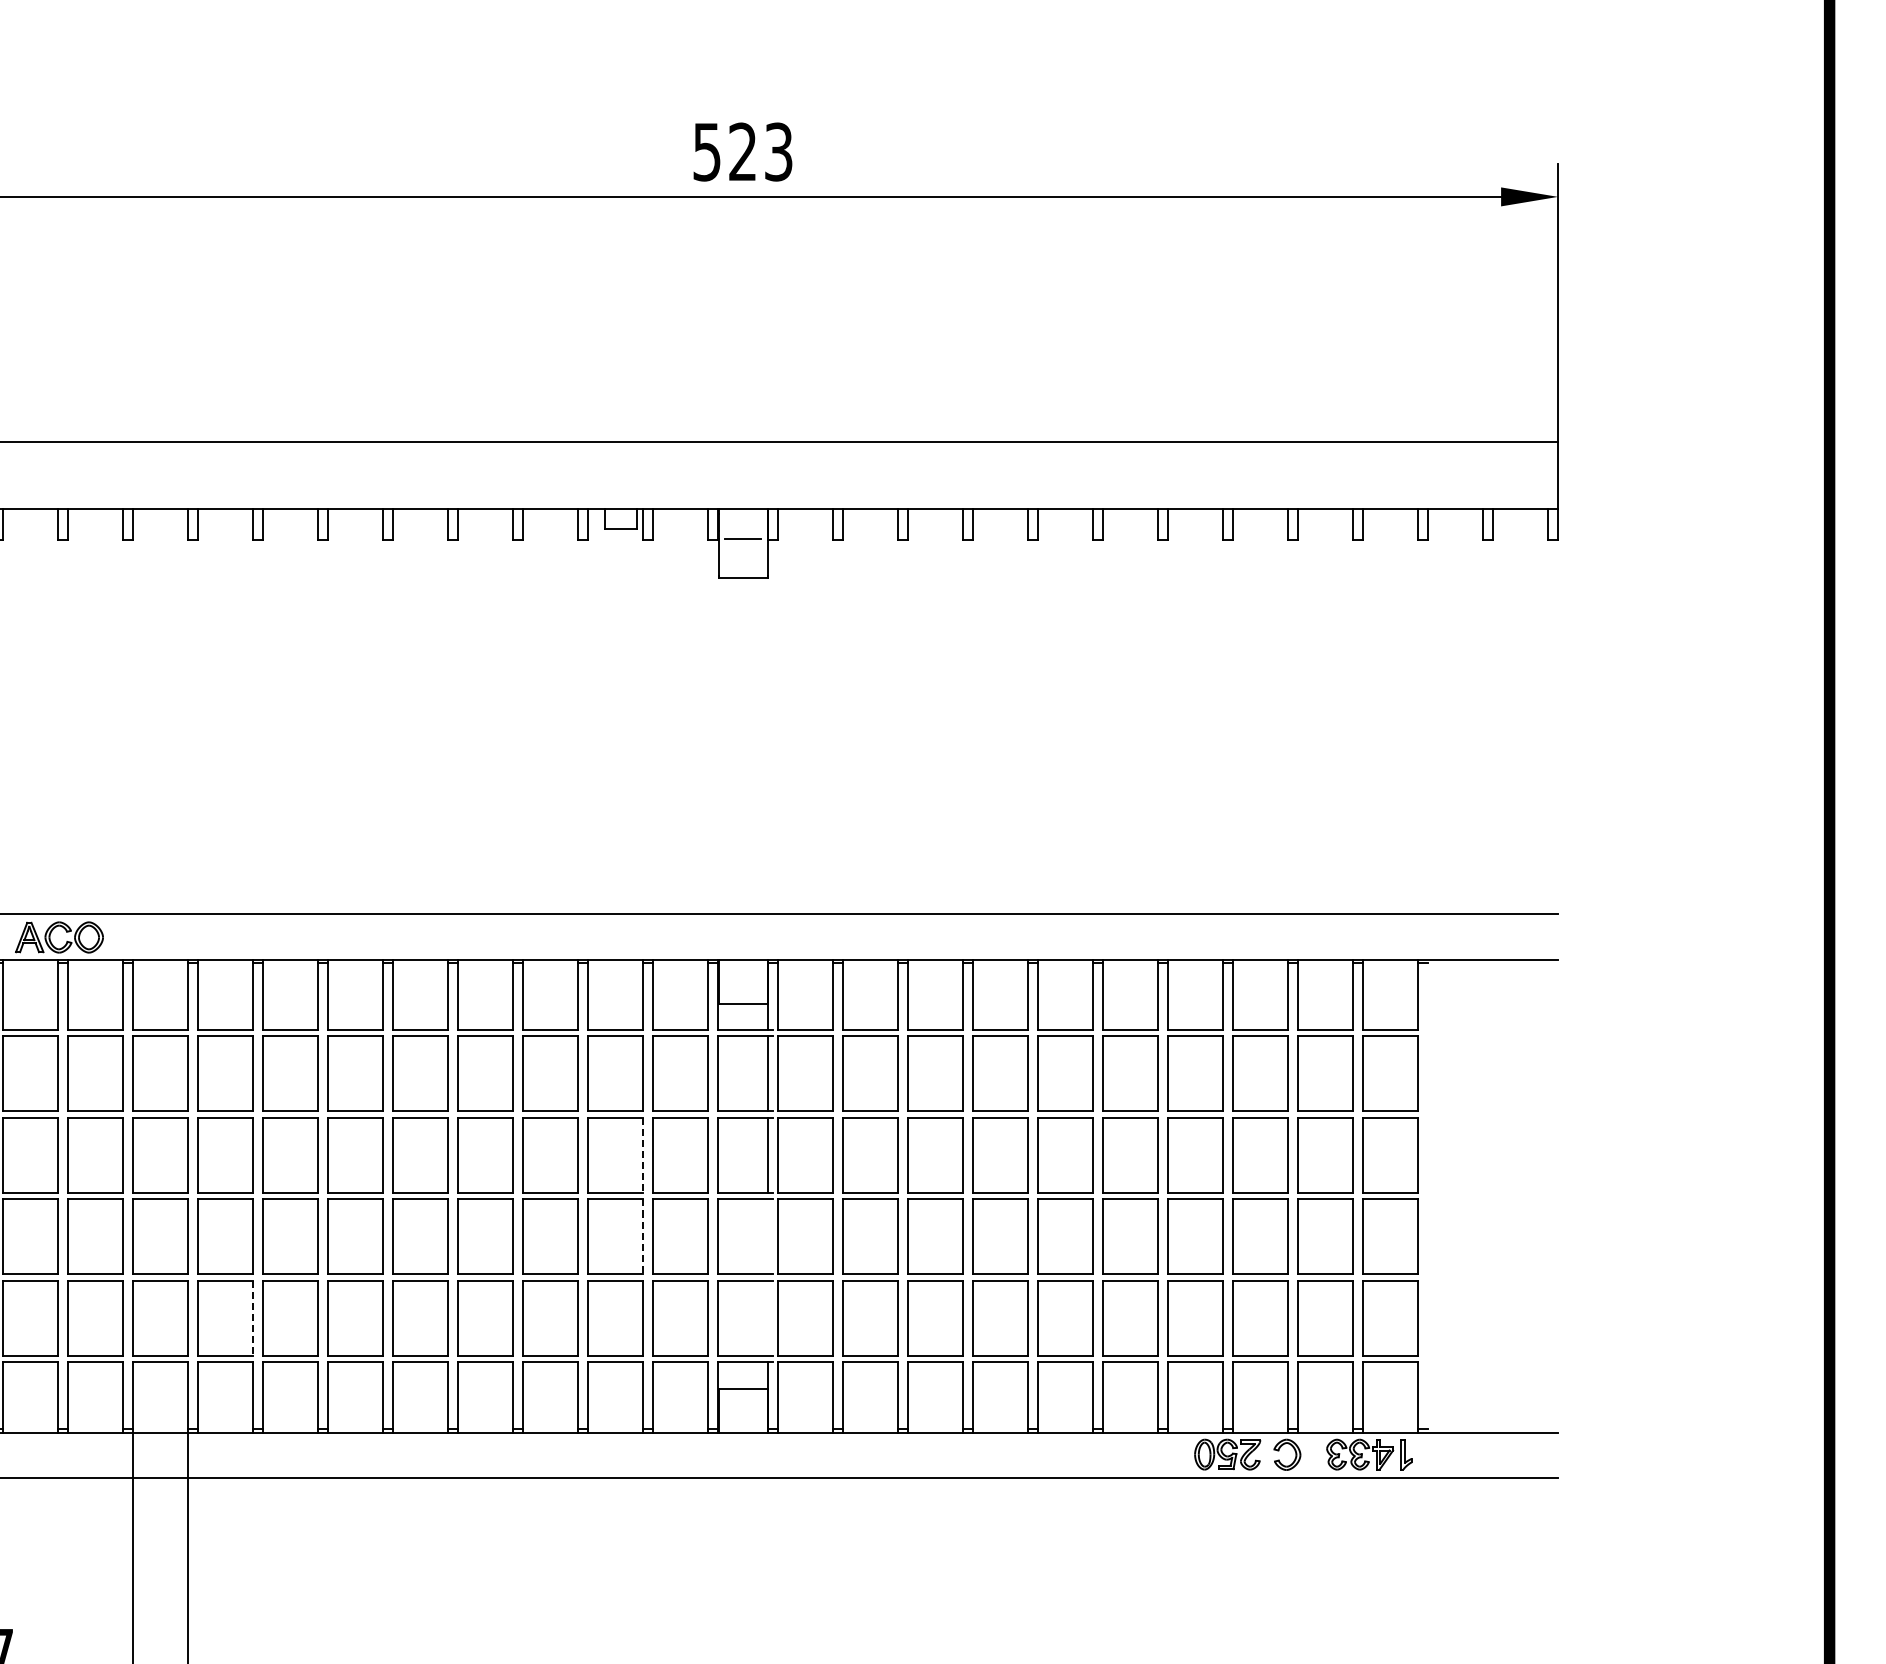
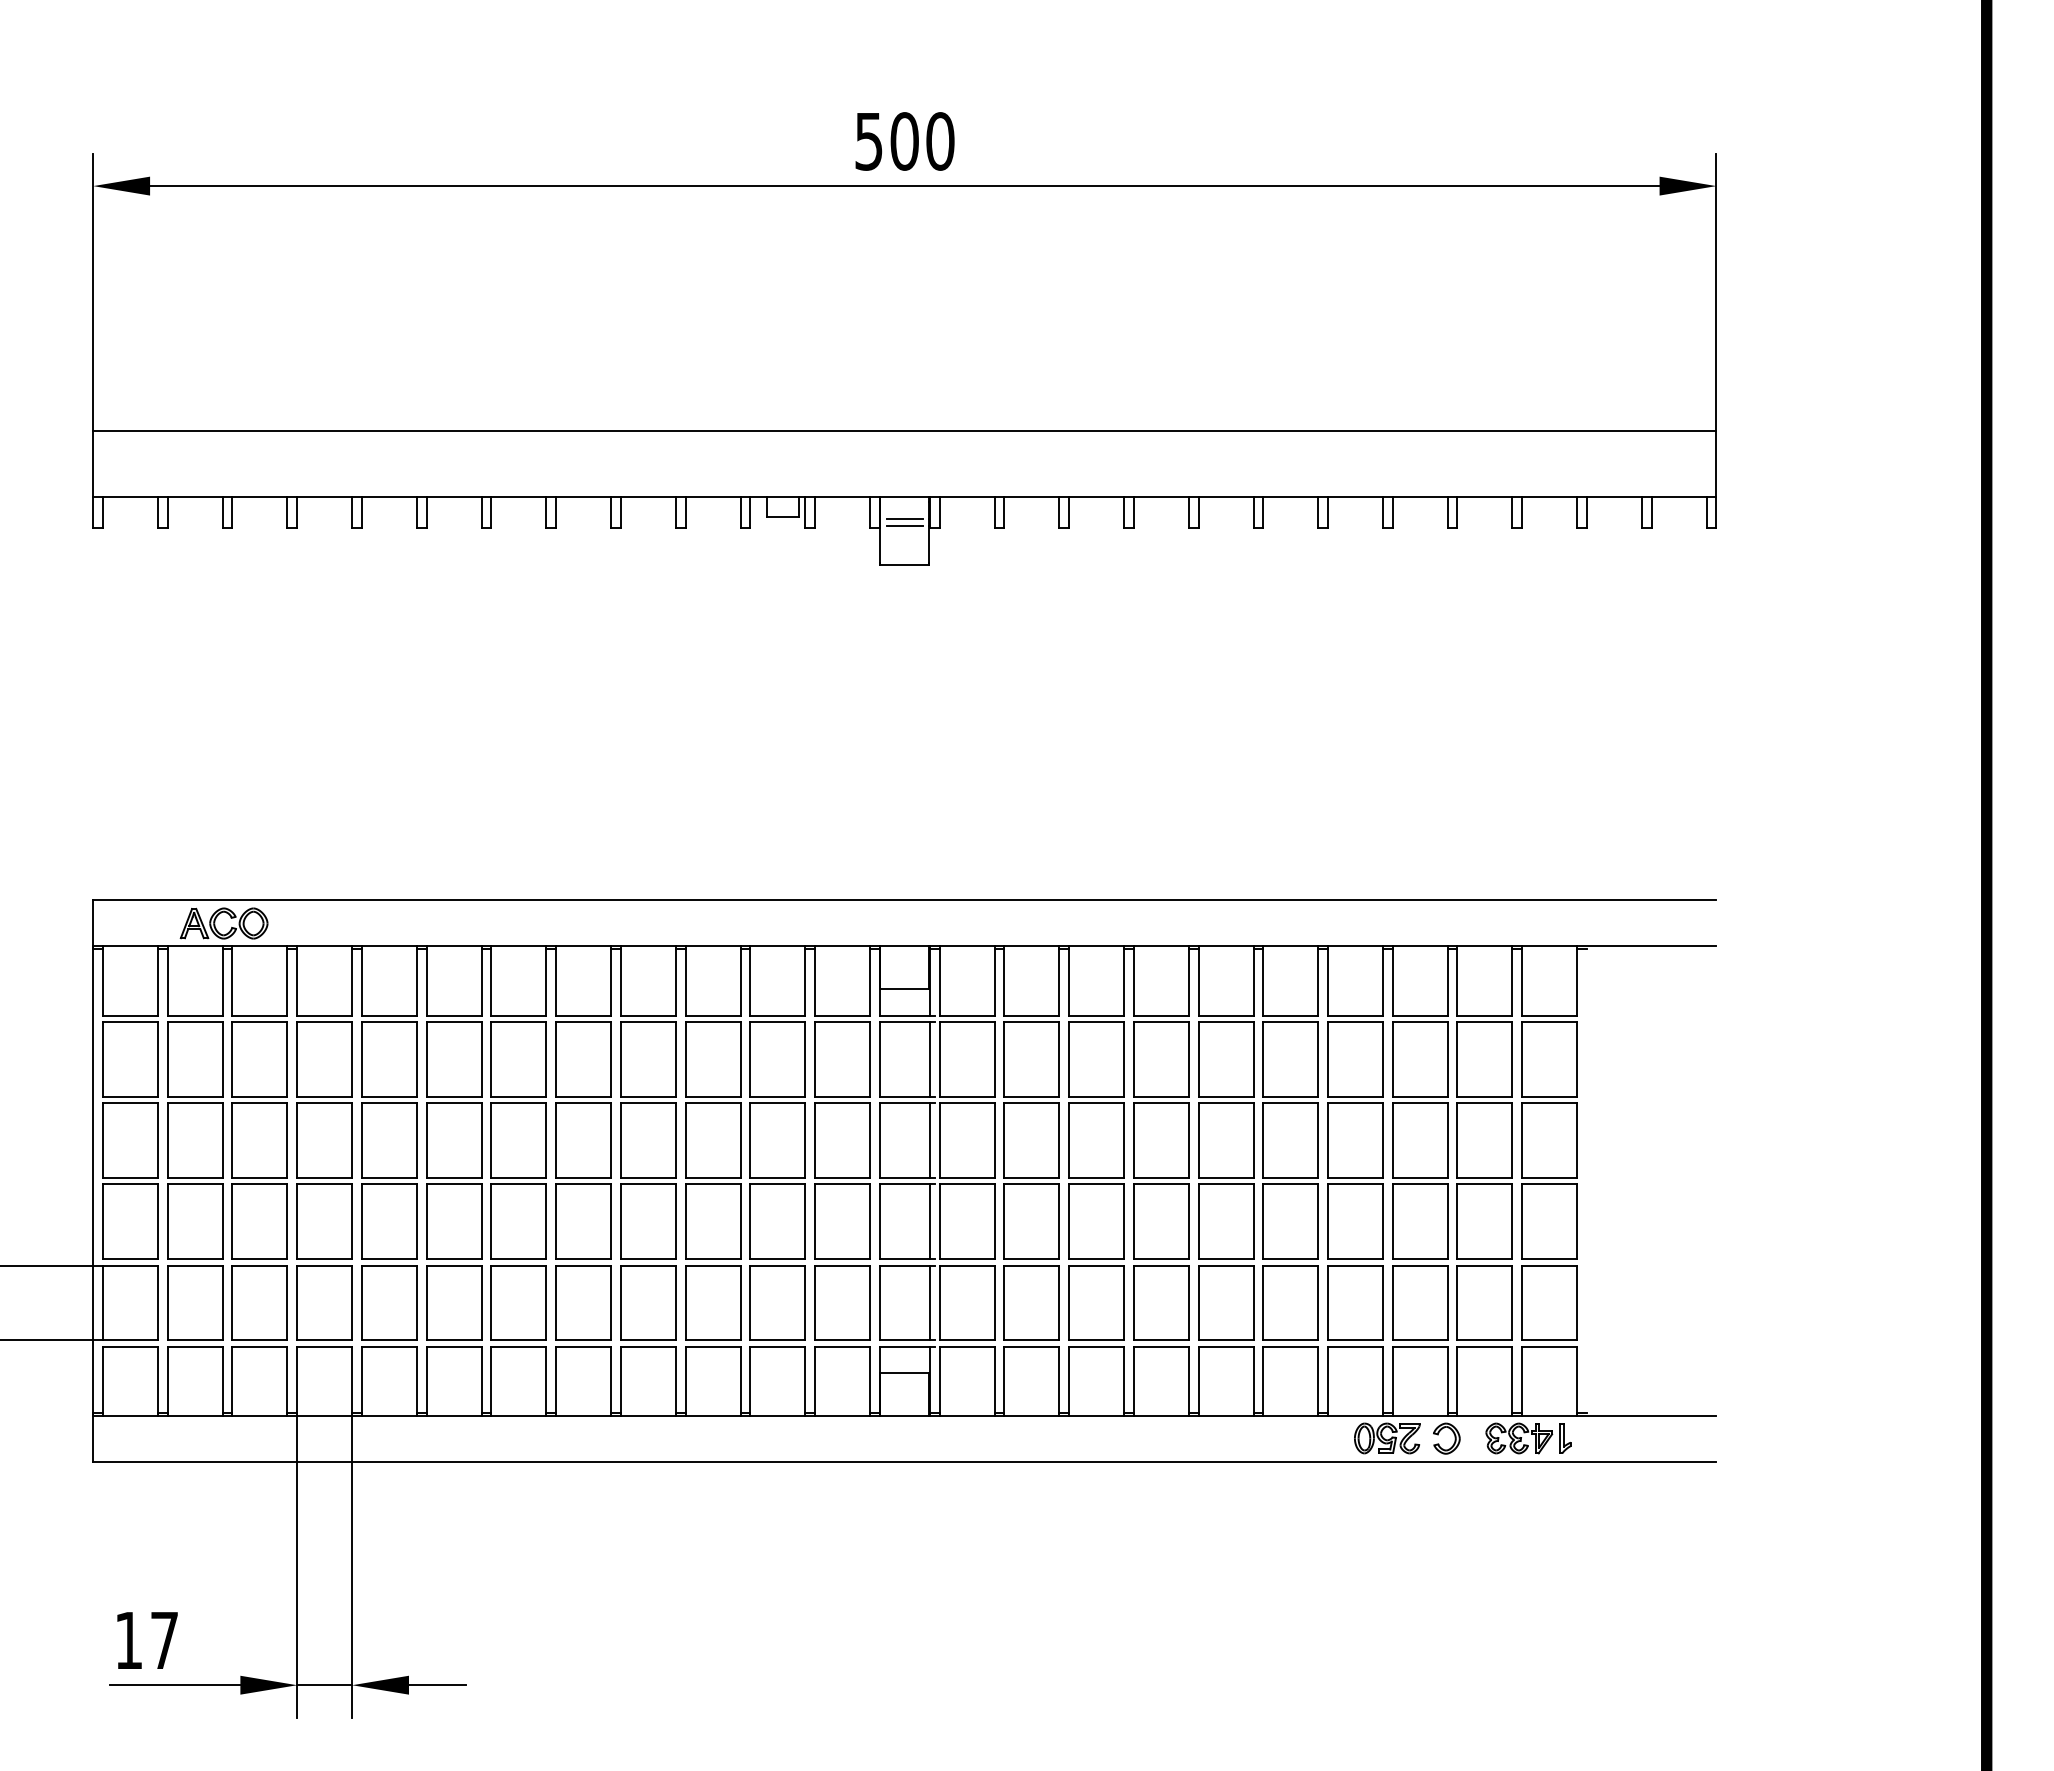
text: (760, 152) -> (922, 141), 523 -> 500
line: (742, 530) -> (904, 518), added
line: (643, 1156) -> (805, 1141), dashed -> solid
line: (767, 1236) -> (929, 1221), added
line: (643, 1237) -> (805, 1222), dashed -> solid
line: (767, 1318) -> (929, 1302), added
line: (252, 1319) -> (416, 1303), dashed -> solid

